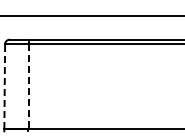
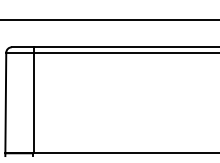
line: (4, 86) -> (5, 102), dashed -> solid
line: (28, 87) -> (34, 104), dashed -> solid

